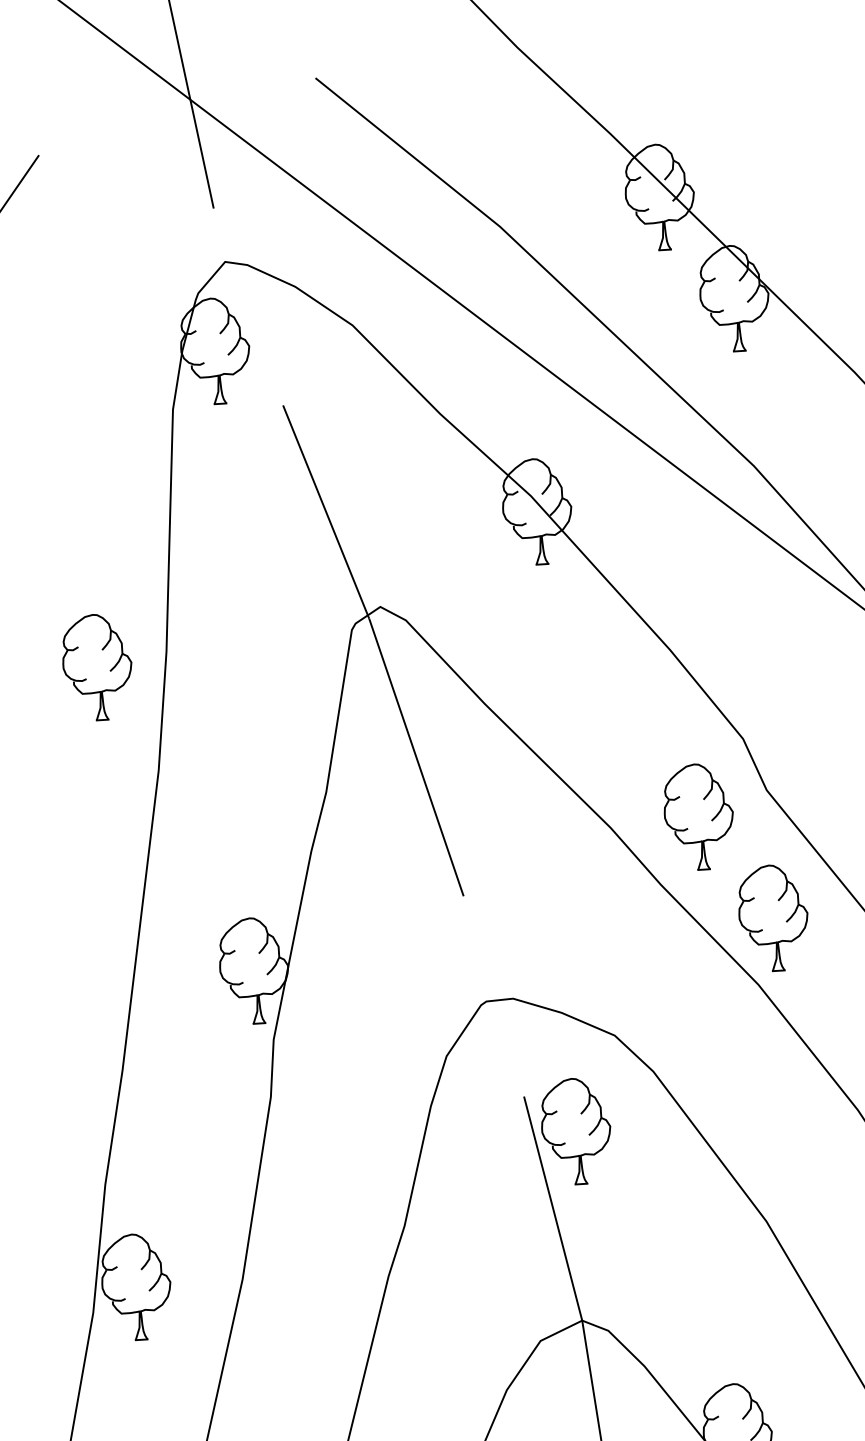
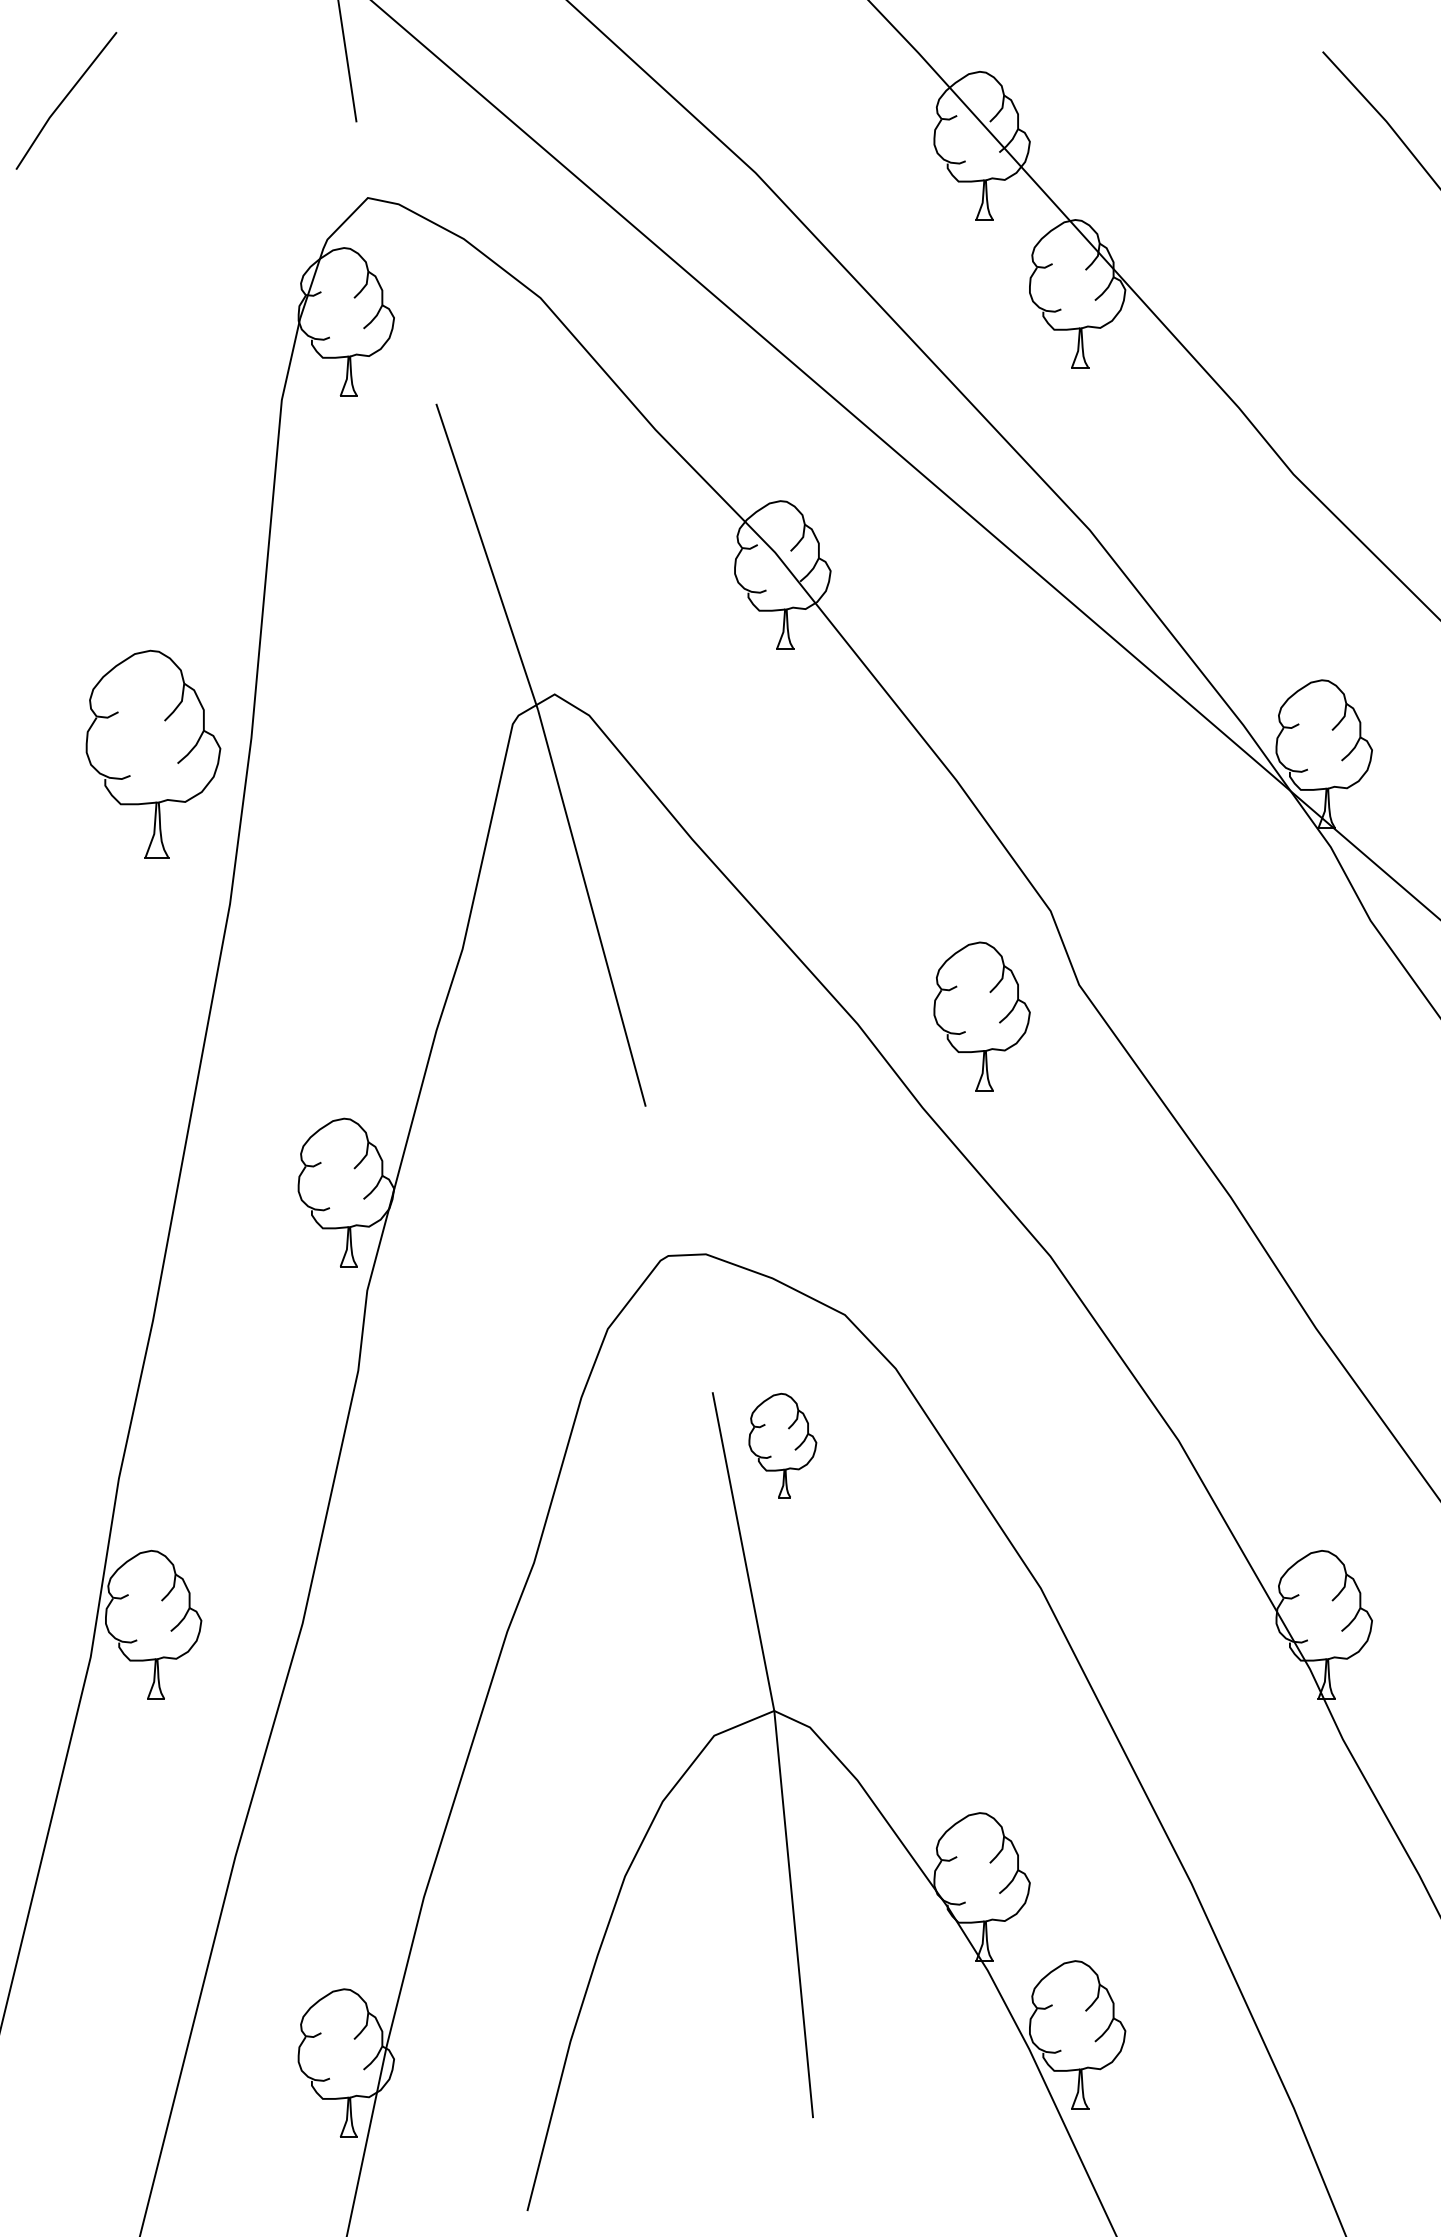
part: (97, 666) -> (153, 753), size x1.4
part: (773, 918) -> (1077, 1164), removed
part: (576, 1131) -> (782, 1445), size x0.7

